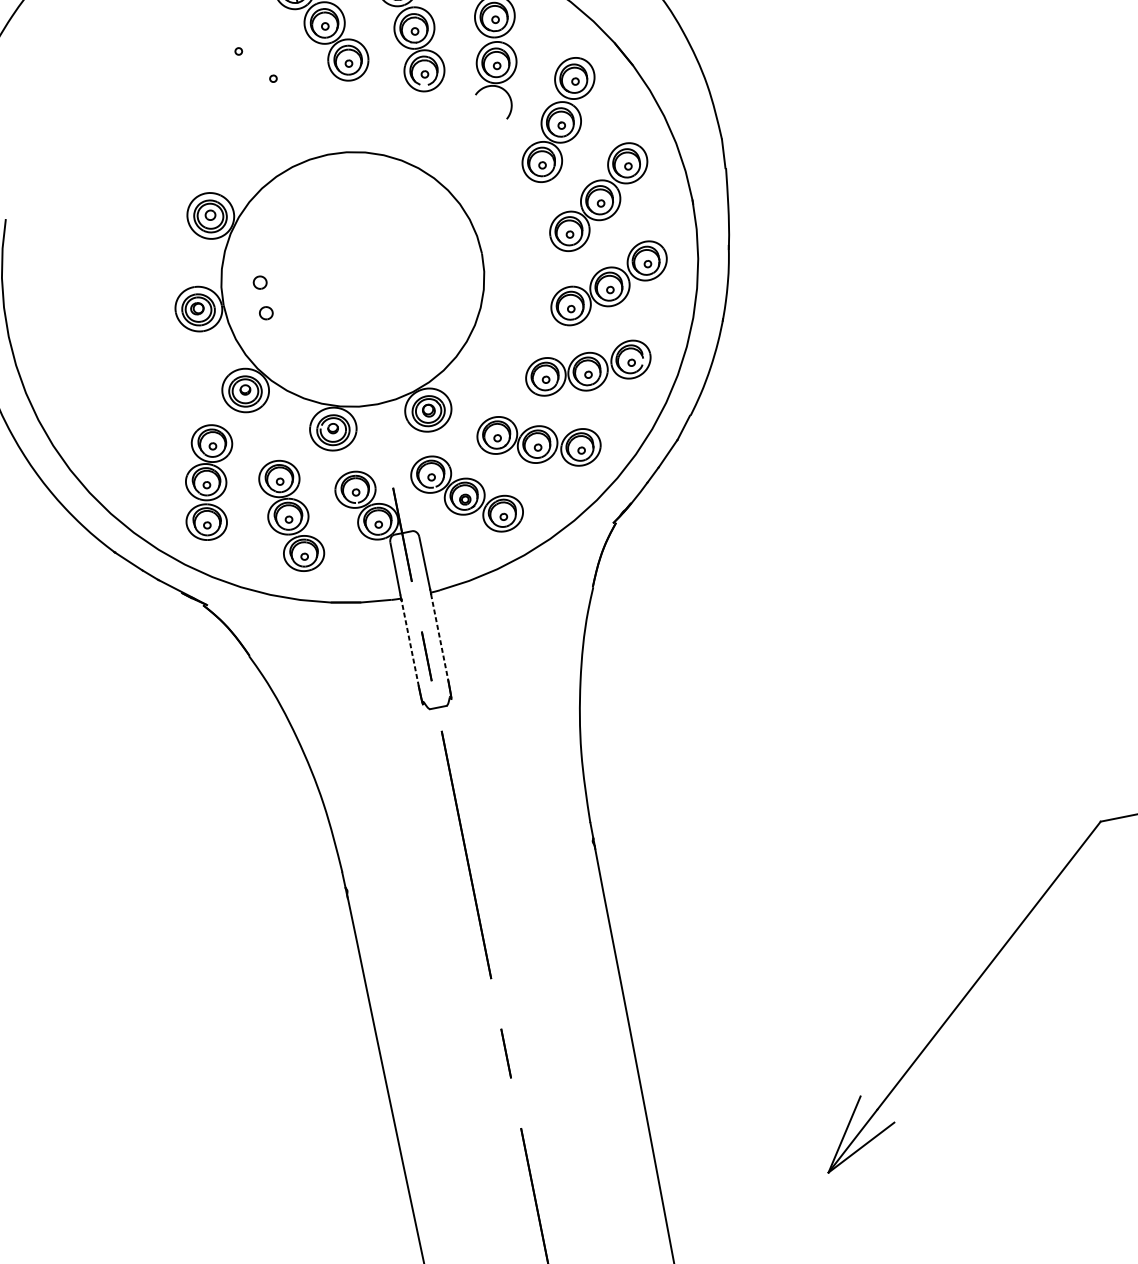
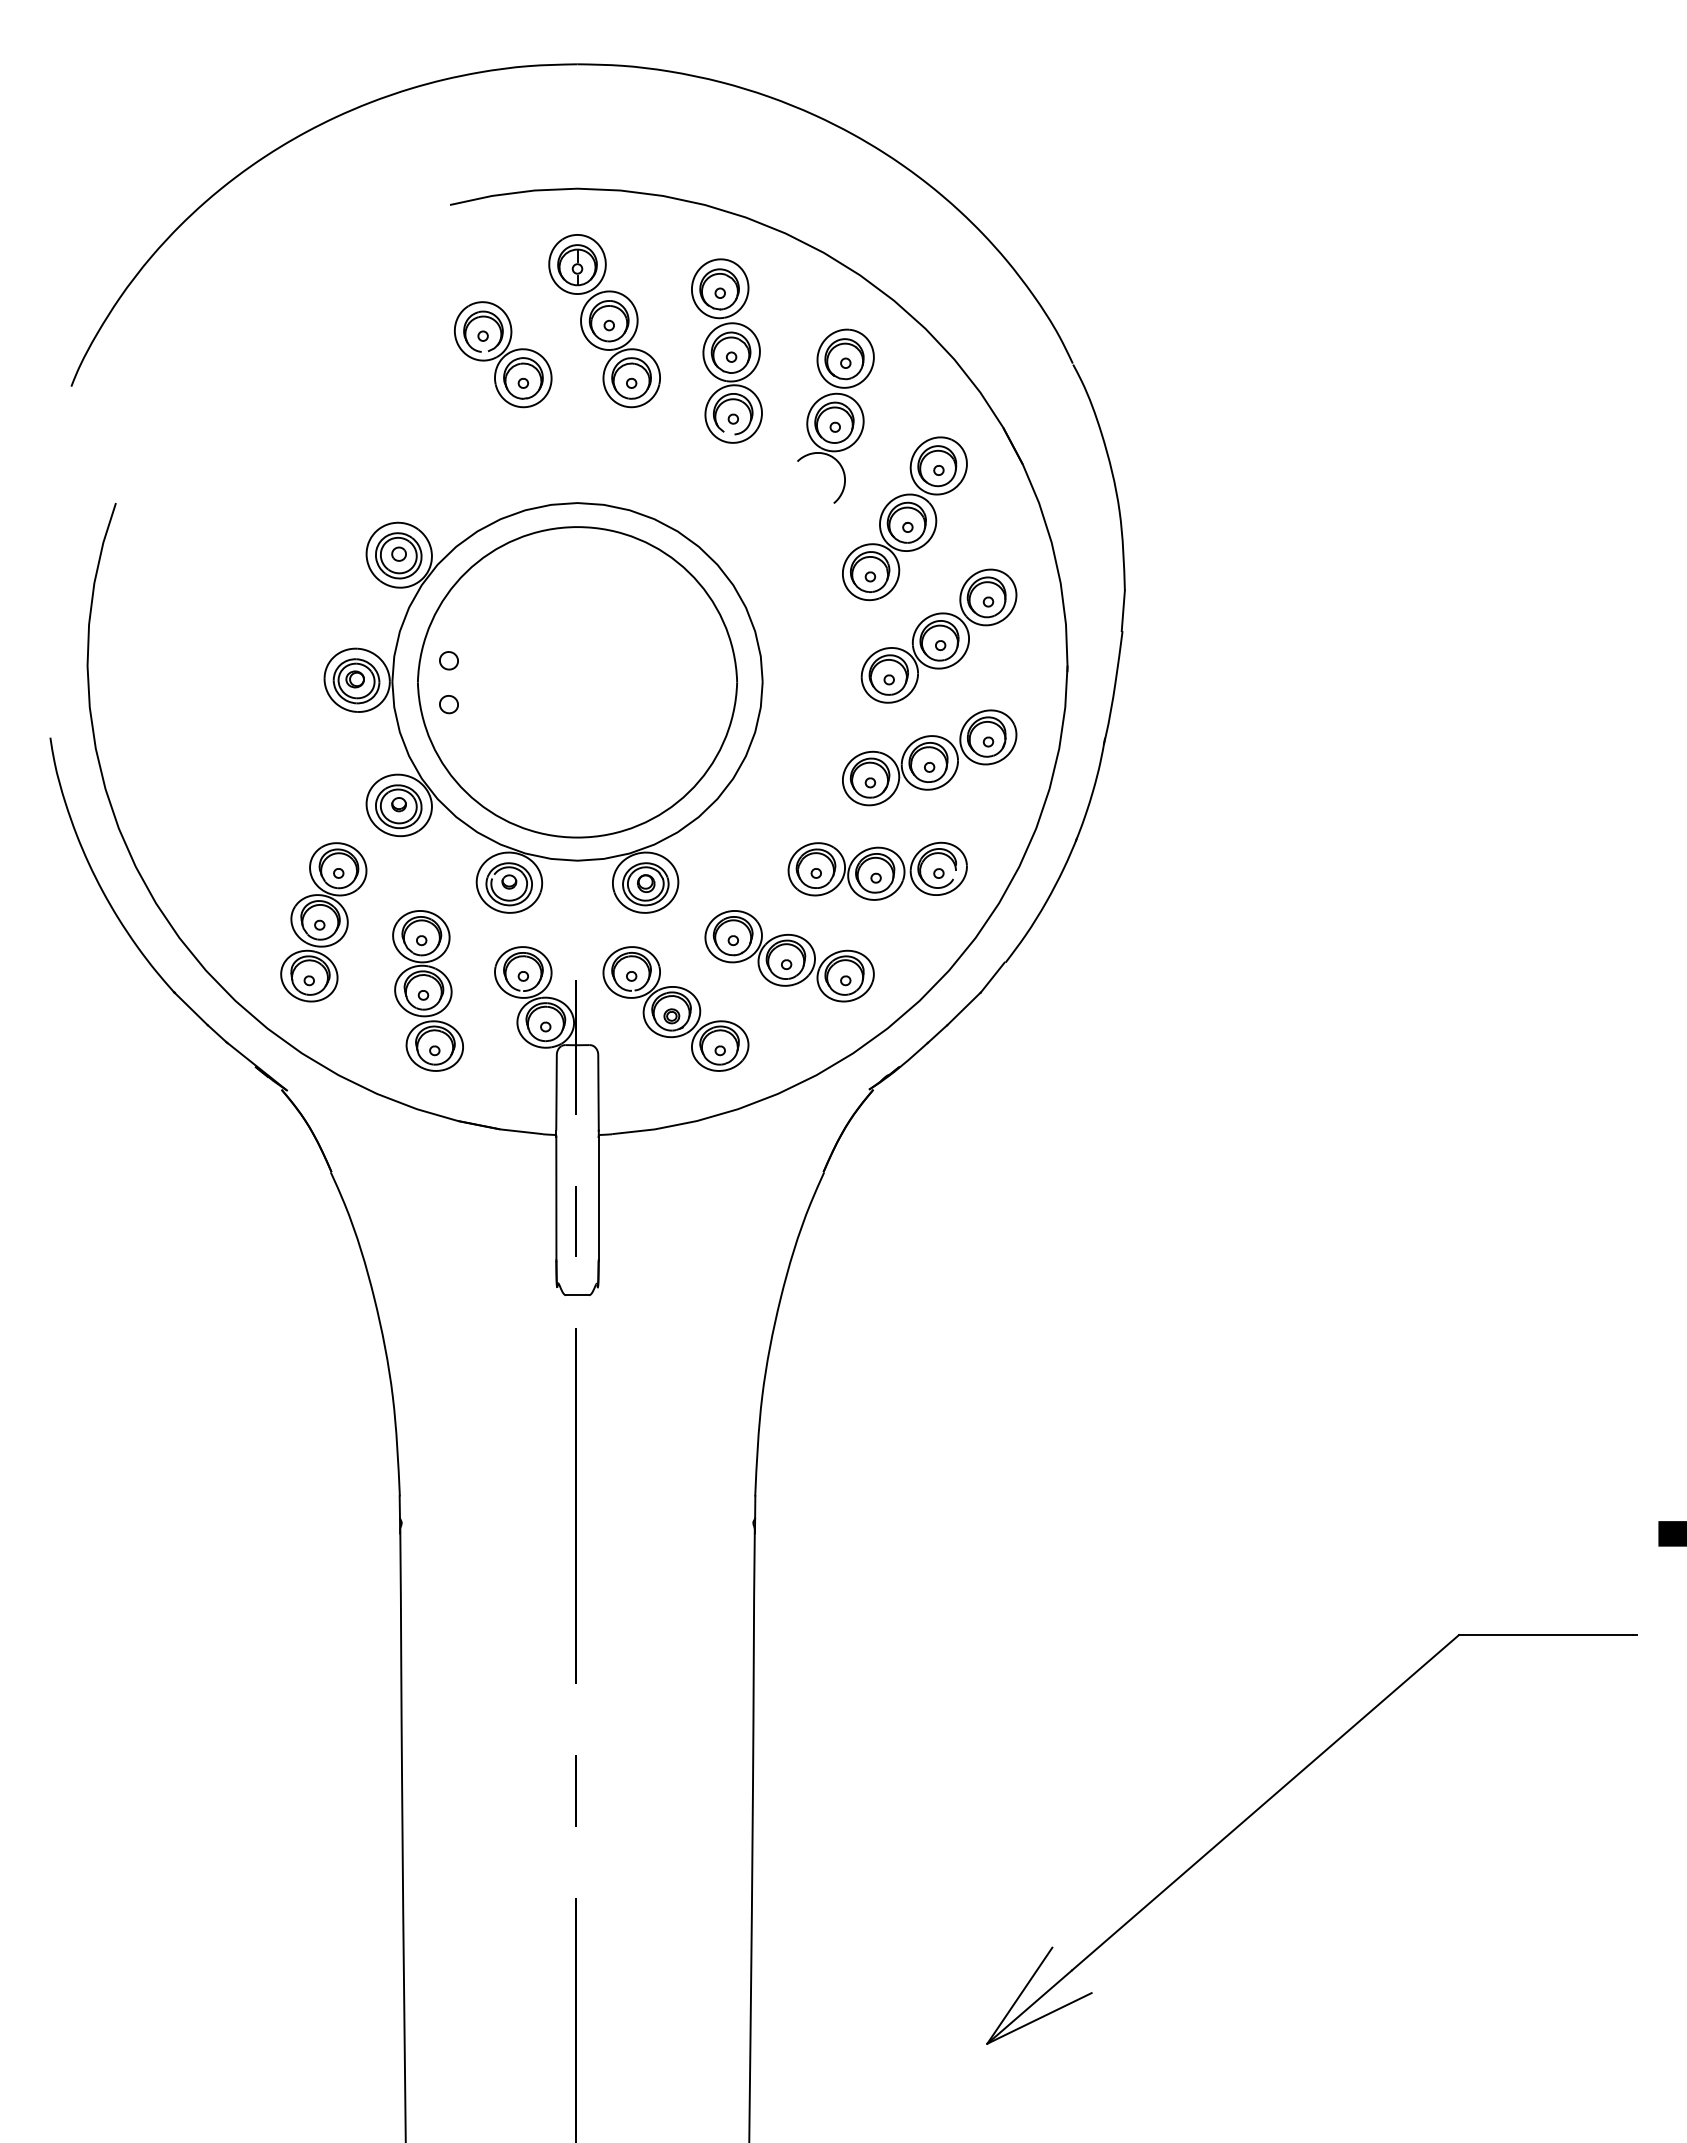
part: (255, 61) -> (503, 354), added
part: (352, 279) -> (577, 682), added
line: (439, 637) -> (598, 1199), dashed -> solid
line: (410, 643) -> (556, 1199), dashed -> solid

